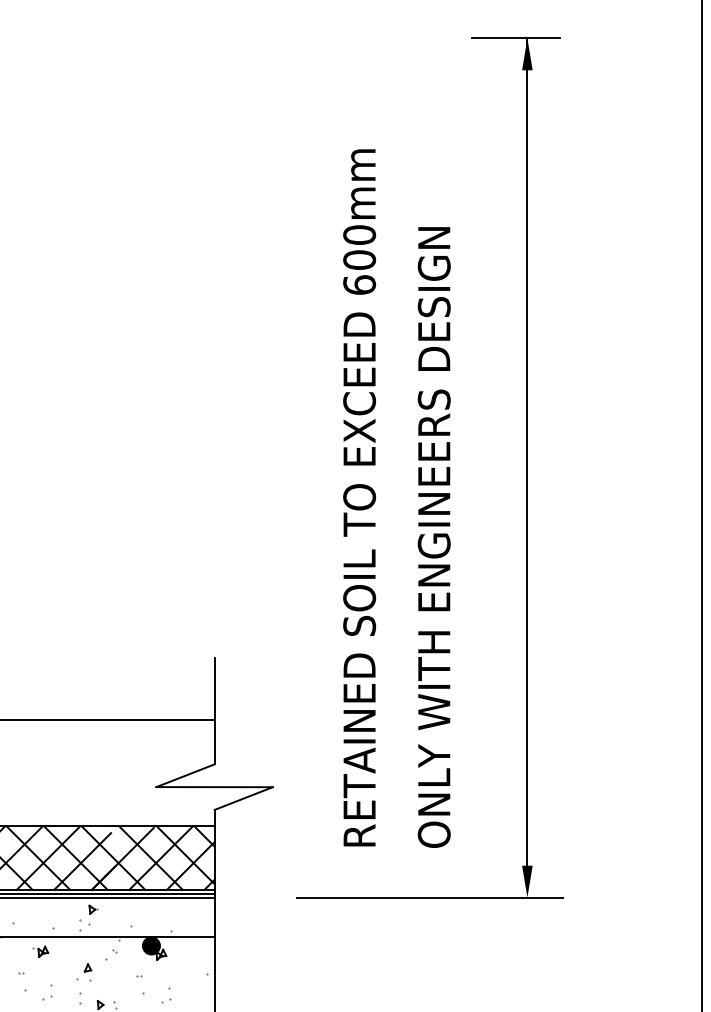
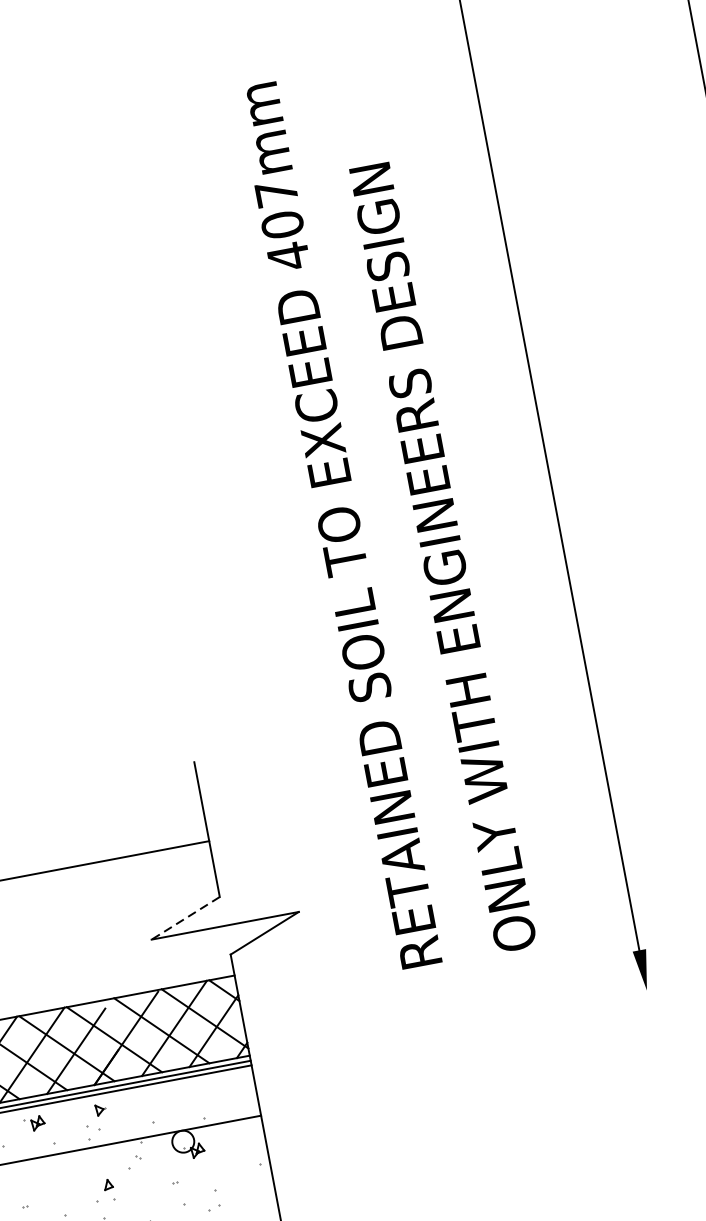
text: (359, 260) -> (282, 225), 600mm -> 407mm
line: (185, 775) -> (185, 918), solid -> dashed
line: (430, 897) -> (524, 1013), removed
fill: (150, 945) -> (181, 1141), removed
part: (40, 951) -> (34, 1123), moved

